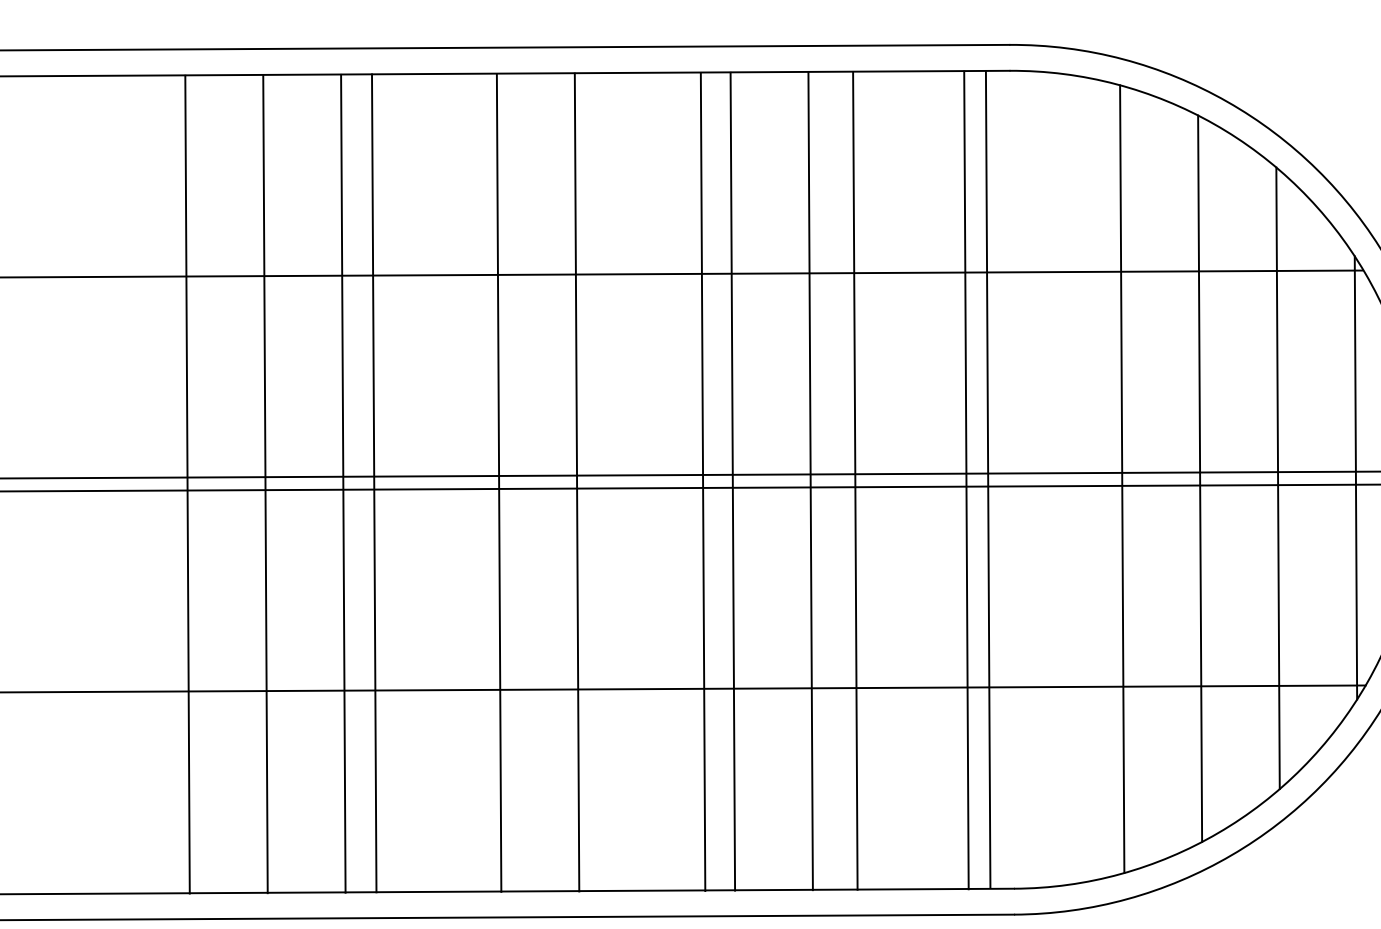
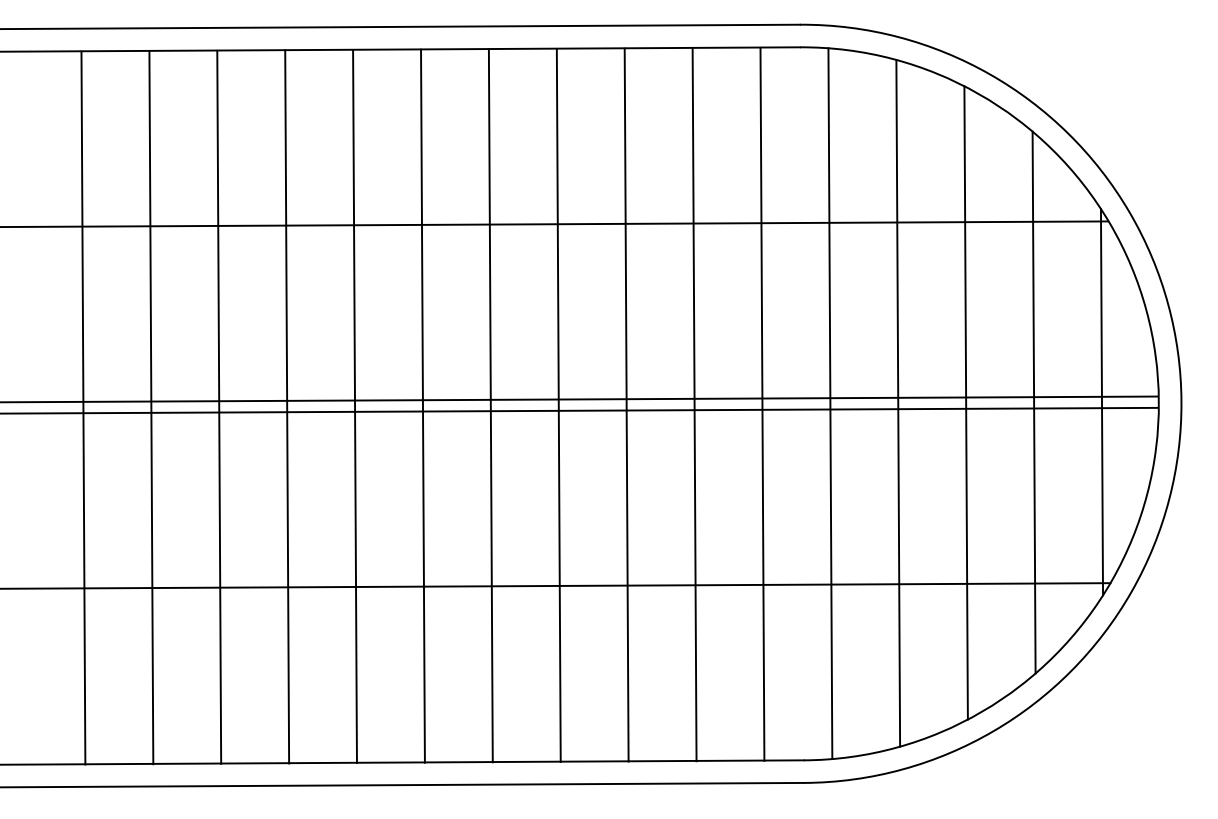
line: (988, 479) -> (830, 403), moved
line: (855, 480) -> (694, 404), moved
line: (702, 481) -> (490, 405), moved
line: (374, 482) -> (287, 406), moved

